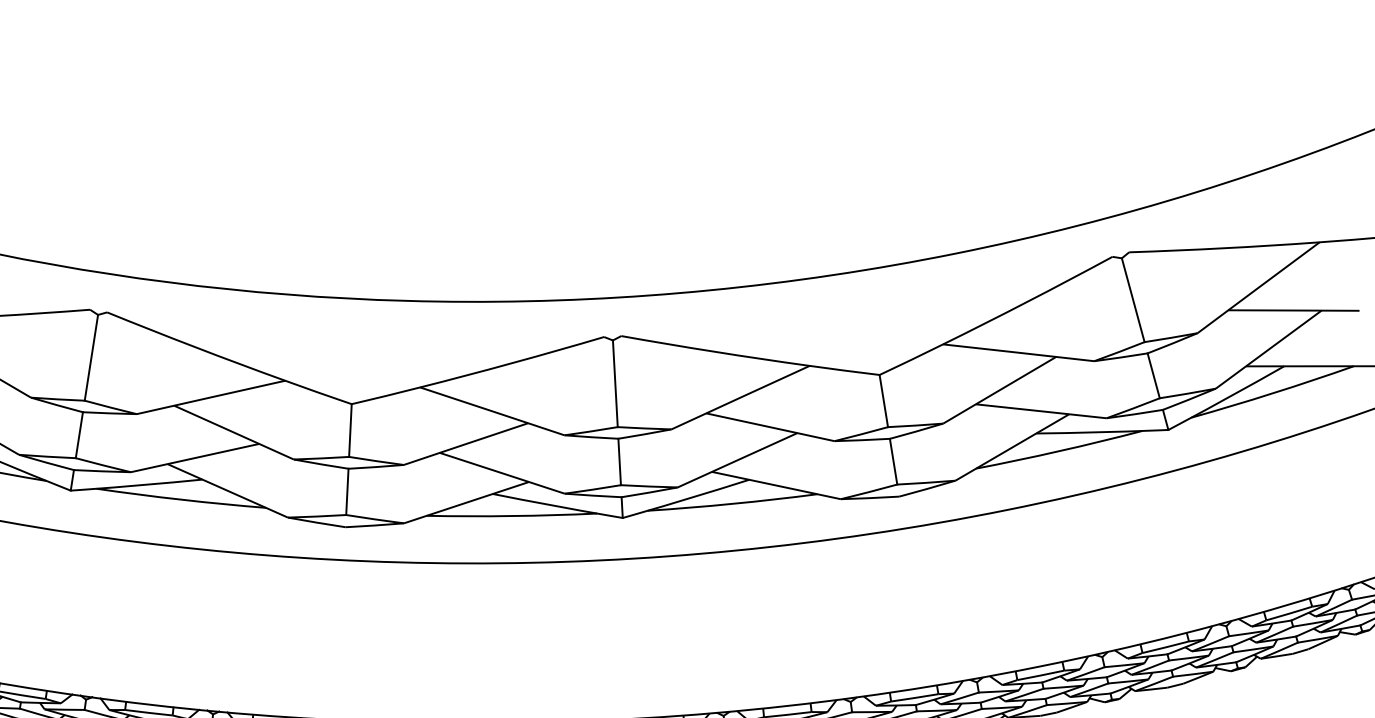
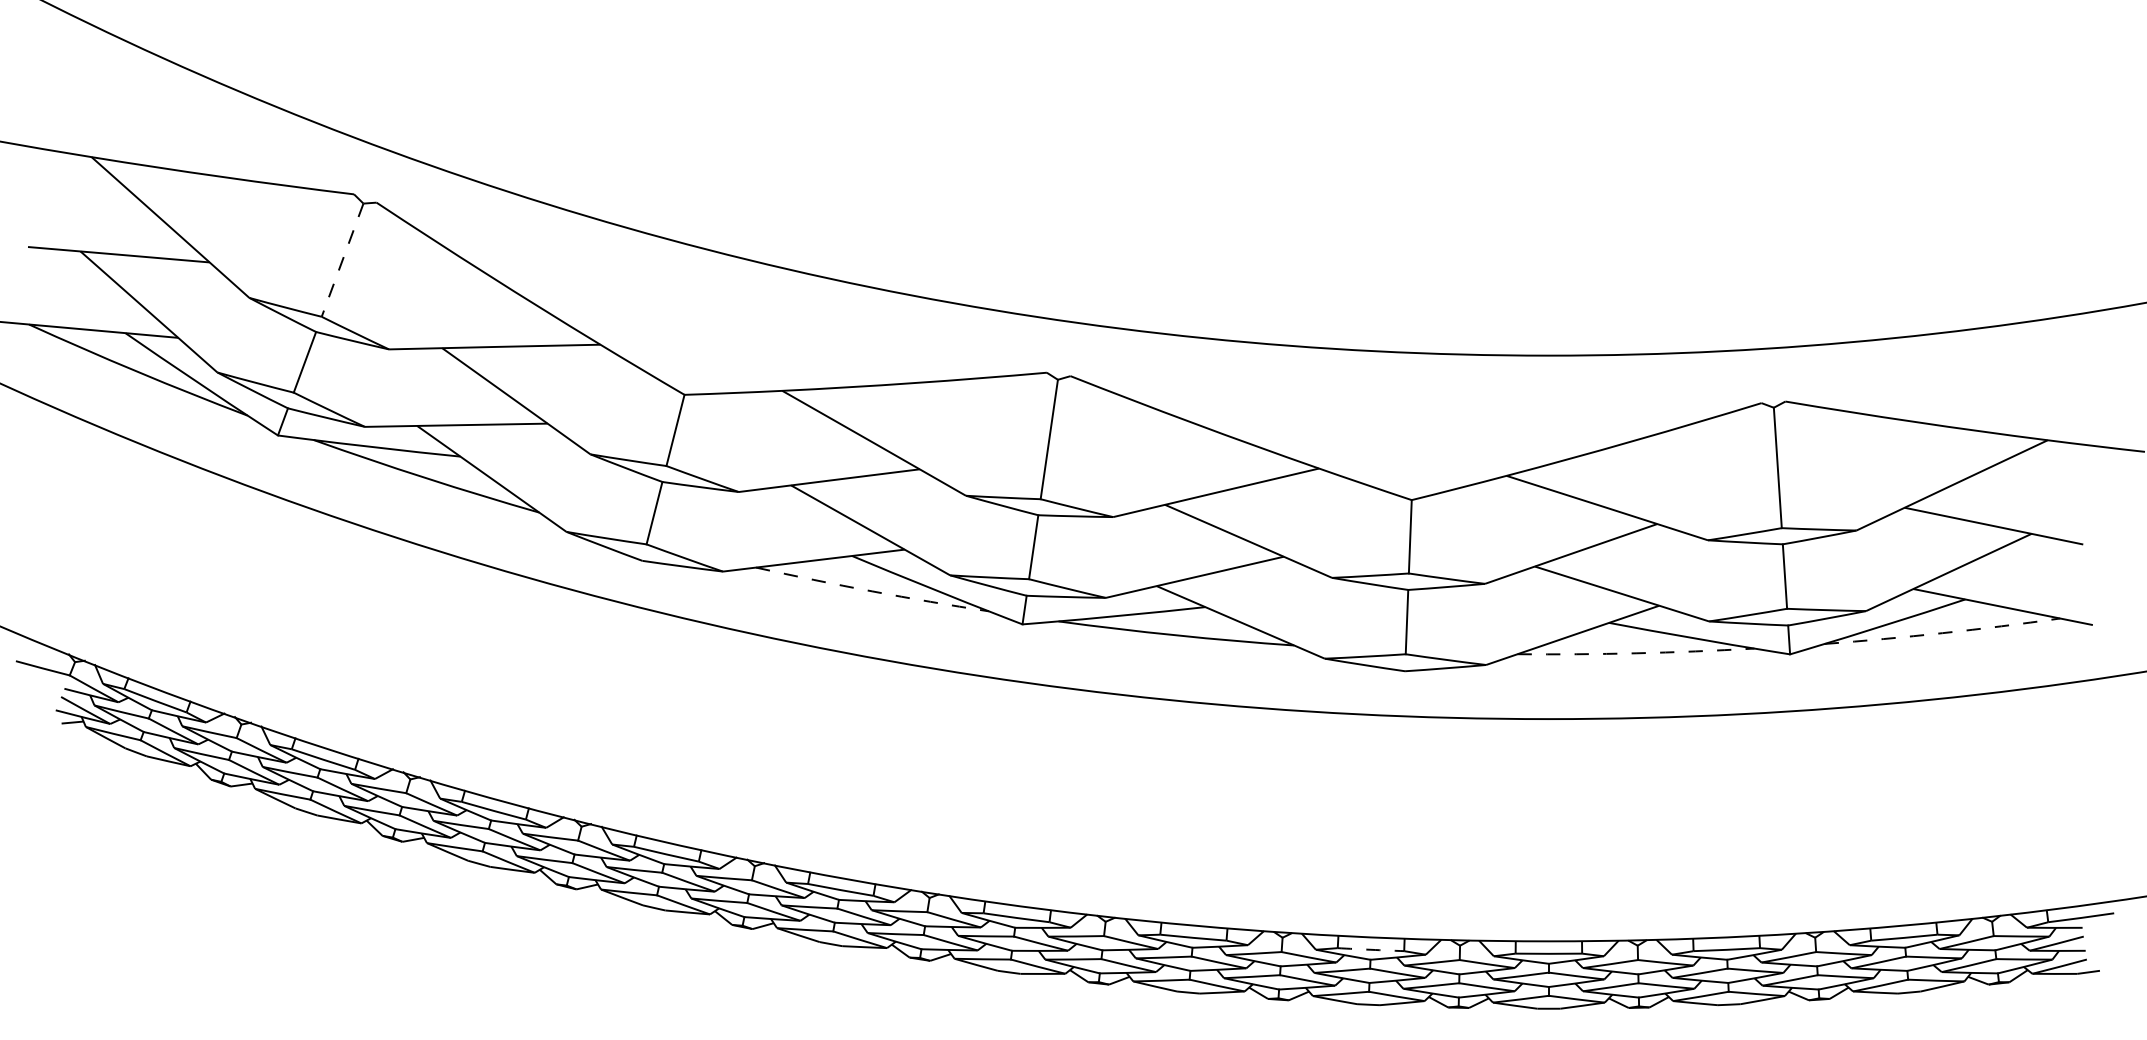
line: (91, 358) -> (342, 260), solid -> dashed
arc: (1272, 393) -> (1942, 633), solid -> dashed
arc: (1059, 451) -> (1636, 653), solid -> dashed
arc: (512, 516) -> (872, 591), solid -> dashed
arc: (914, 697) -> (1370, 949), solid -> dashed

